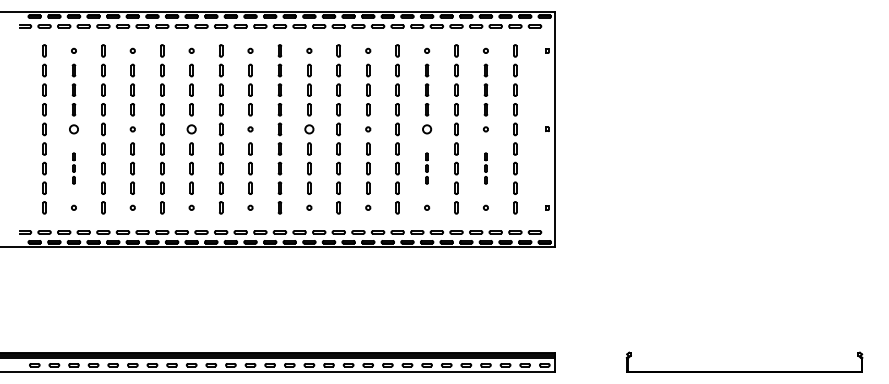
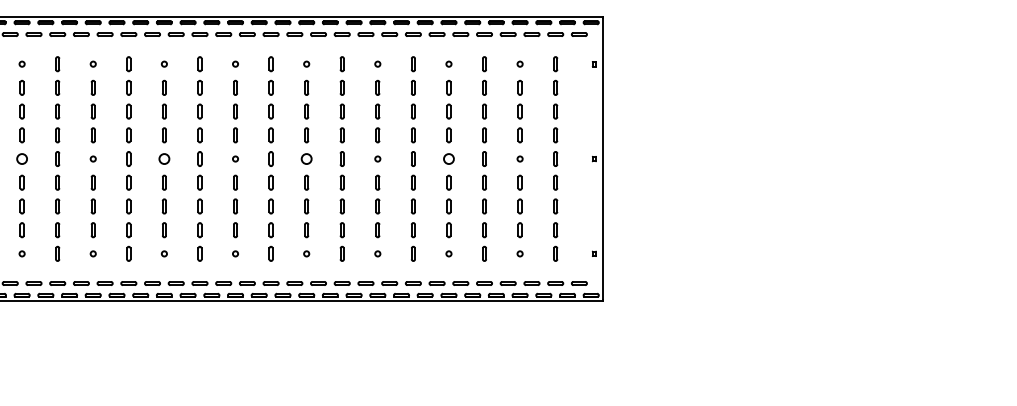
part: (73, 168) -> (21, 206), size x1.67
part: (426, 168) -> (448, 206), size x1.67
part: (485, 168) -> (519, 206), size x1.67

